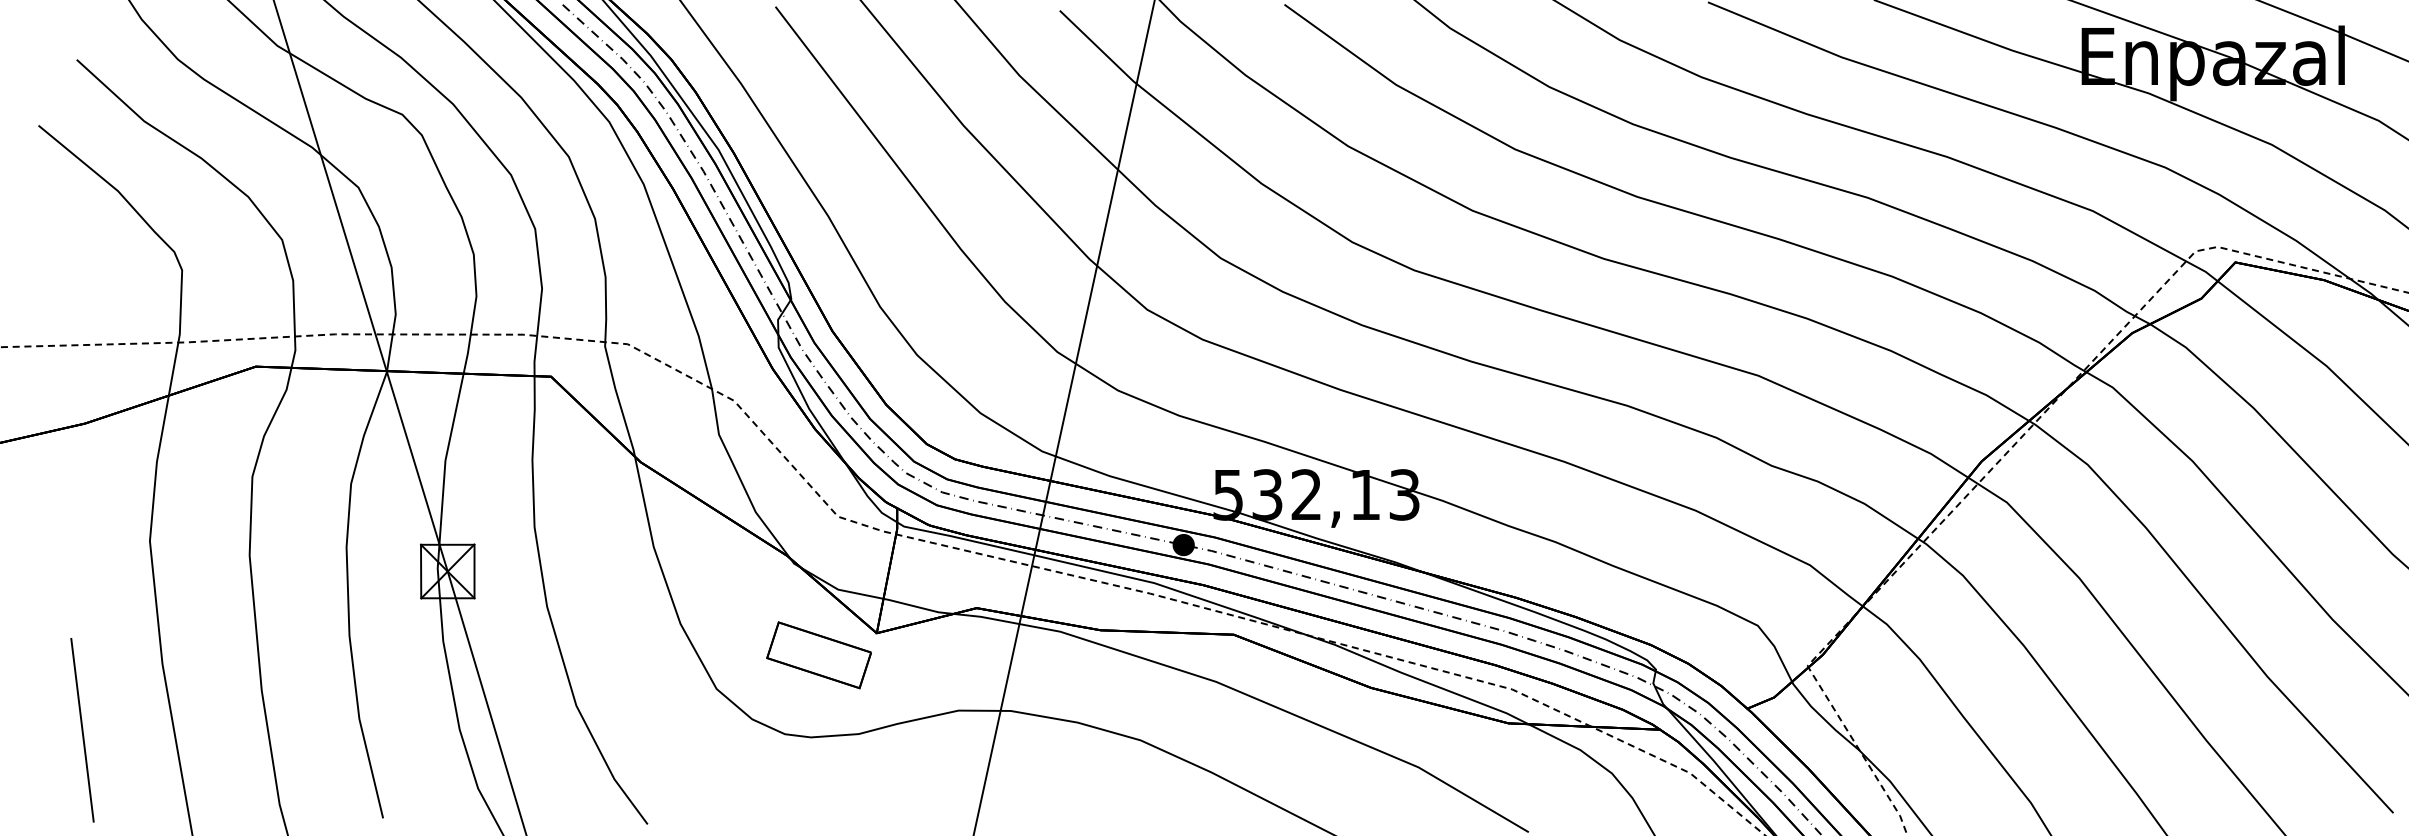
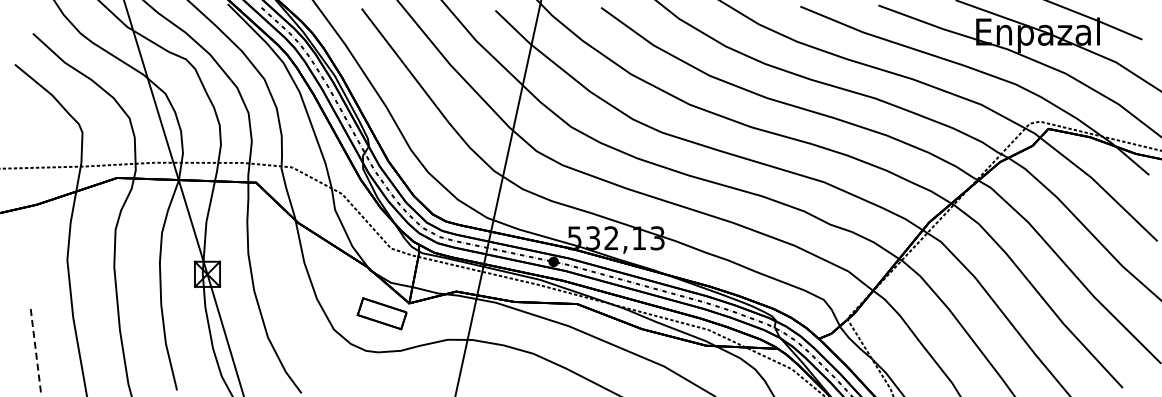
line: (82, 731) -> (35, 349), solid -> dashed

